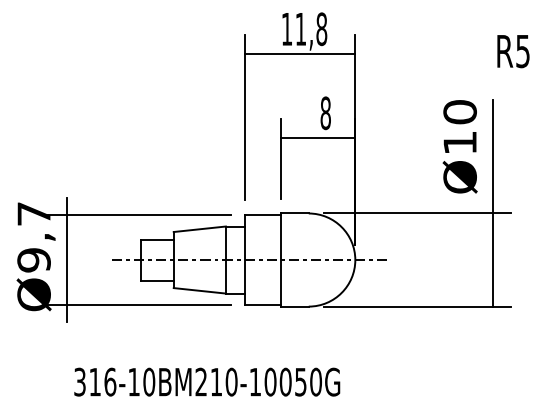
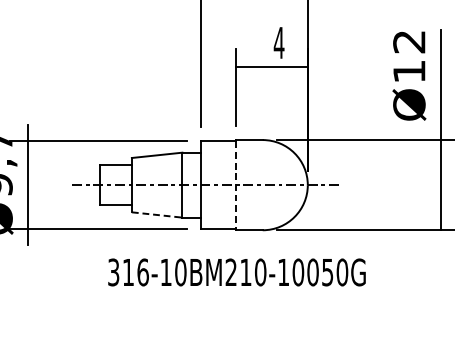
text: (459, 112) -> (408, 42), Ø10 -> Ø12
text: (325, 113) -> (278, 43), 8 -> 4
line: (280, 260) -> (235, 185), solid -> dashed
line: (200, 290) -> (157, 214), solid -> dashed
text: (207, 381) -> (237, 271), moved

